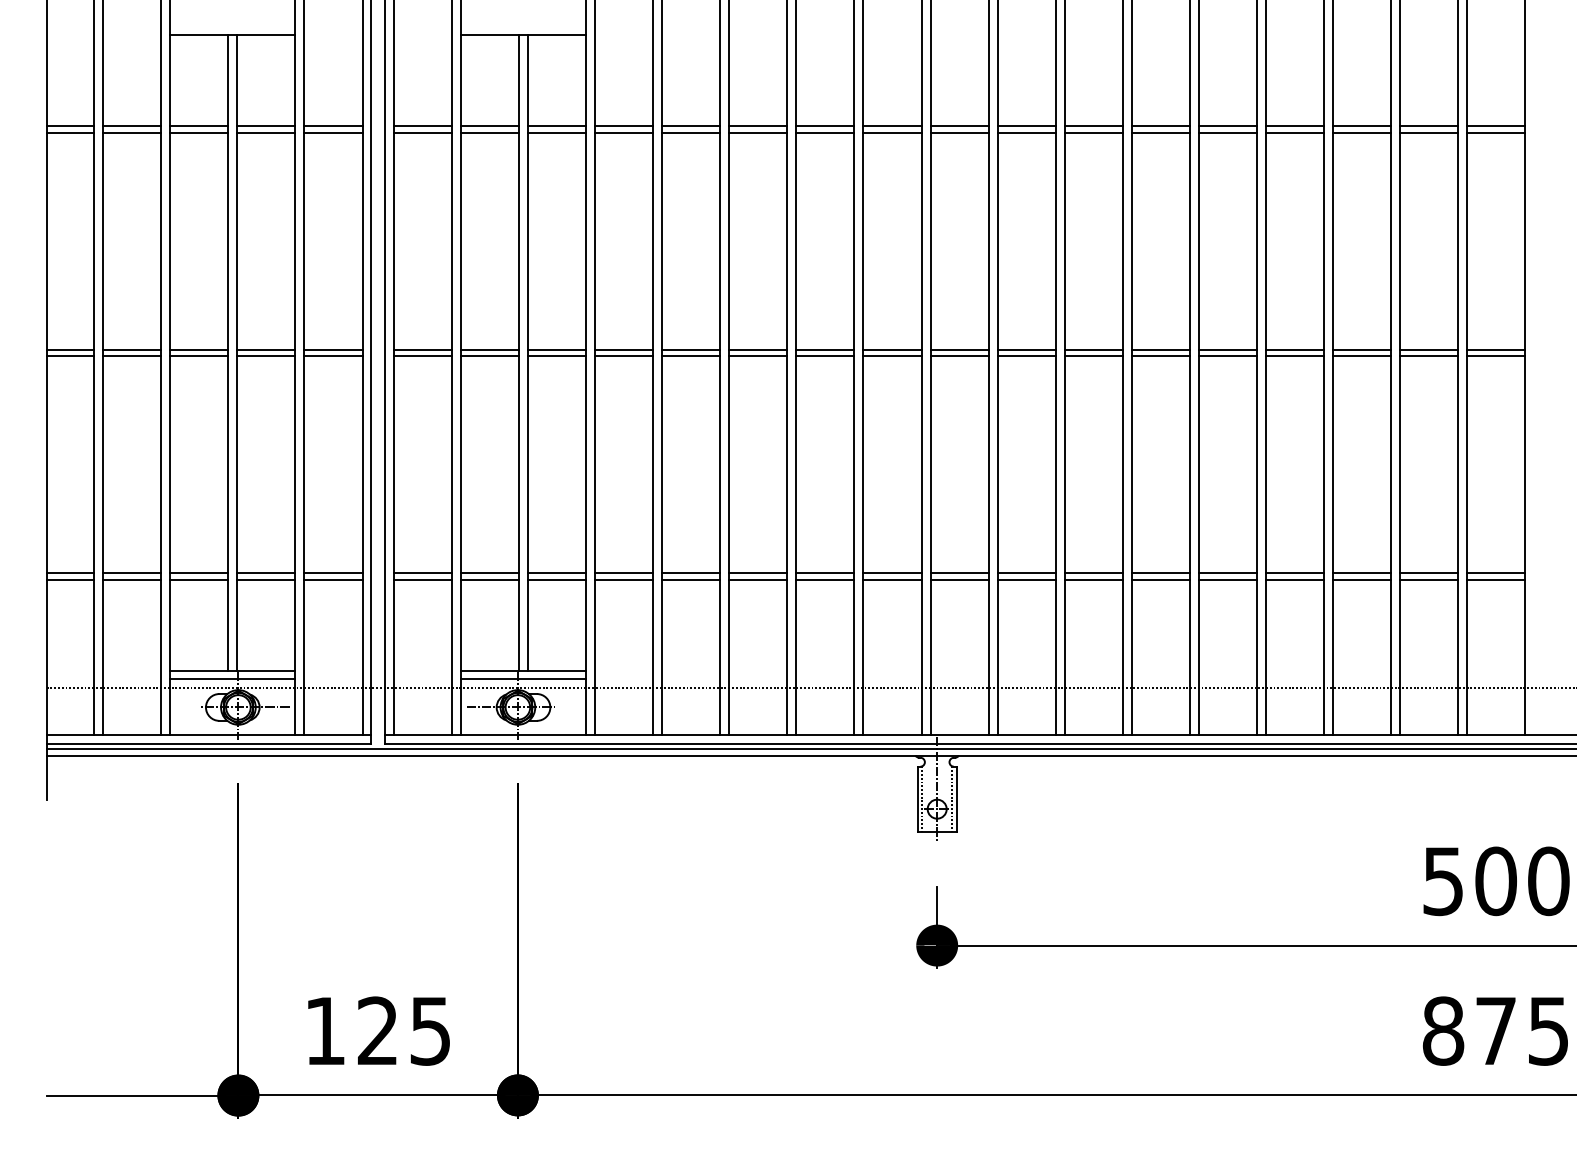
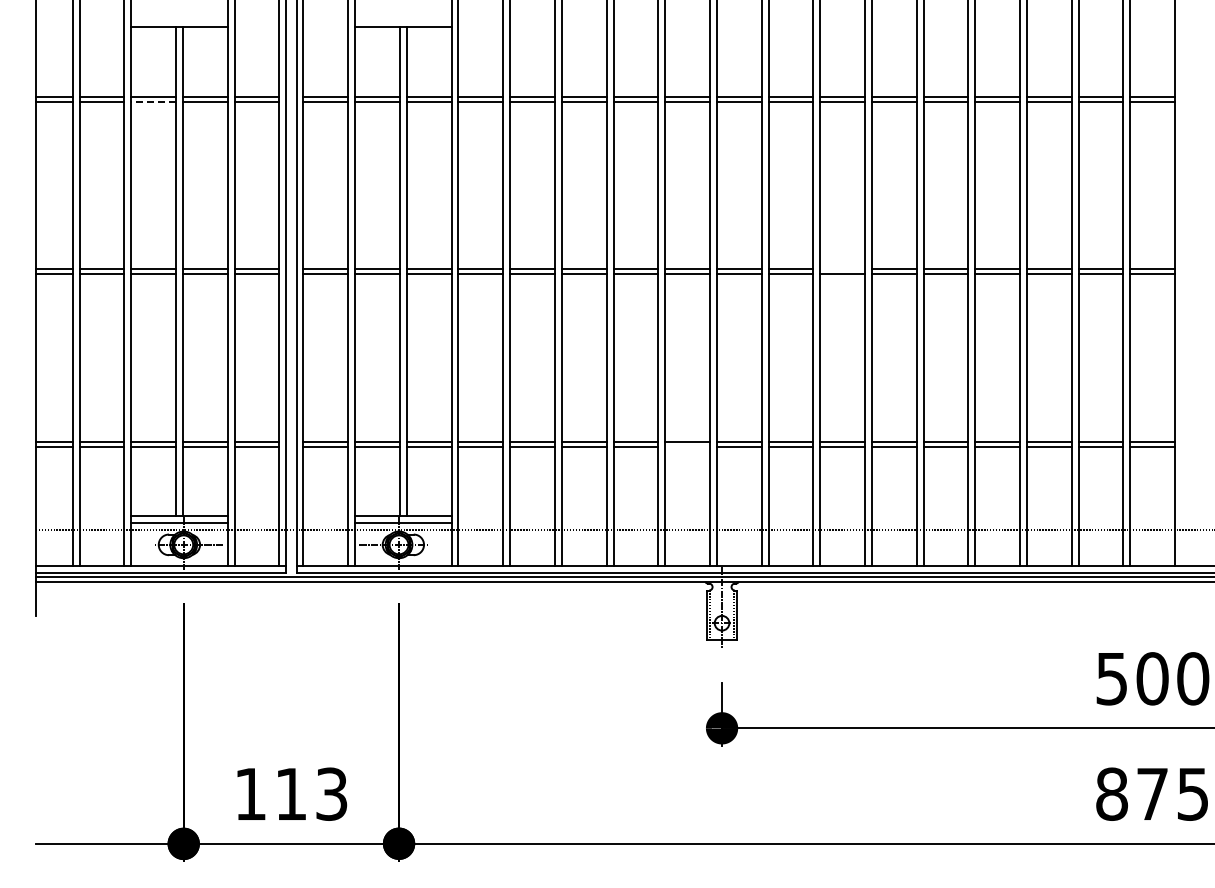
line: (199, 133) -> (153, 102), solid -> dashed
line: (1093, 349) -> (842, 269), removed
line: (892, 579) -> (687, 446), removed
text: (404, 1030) -> (311, 793), 125 -> 113

